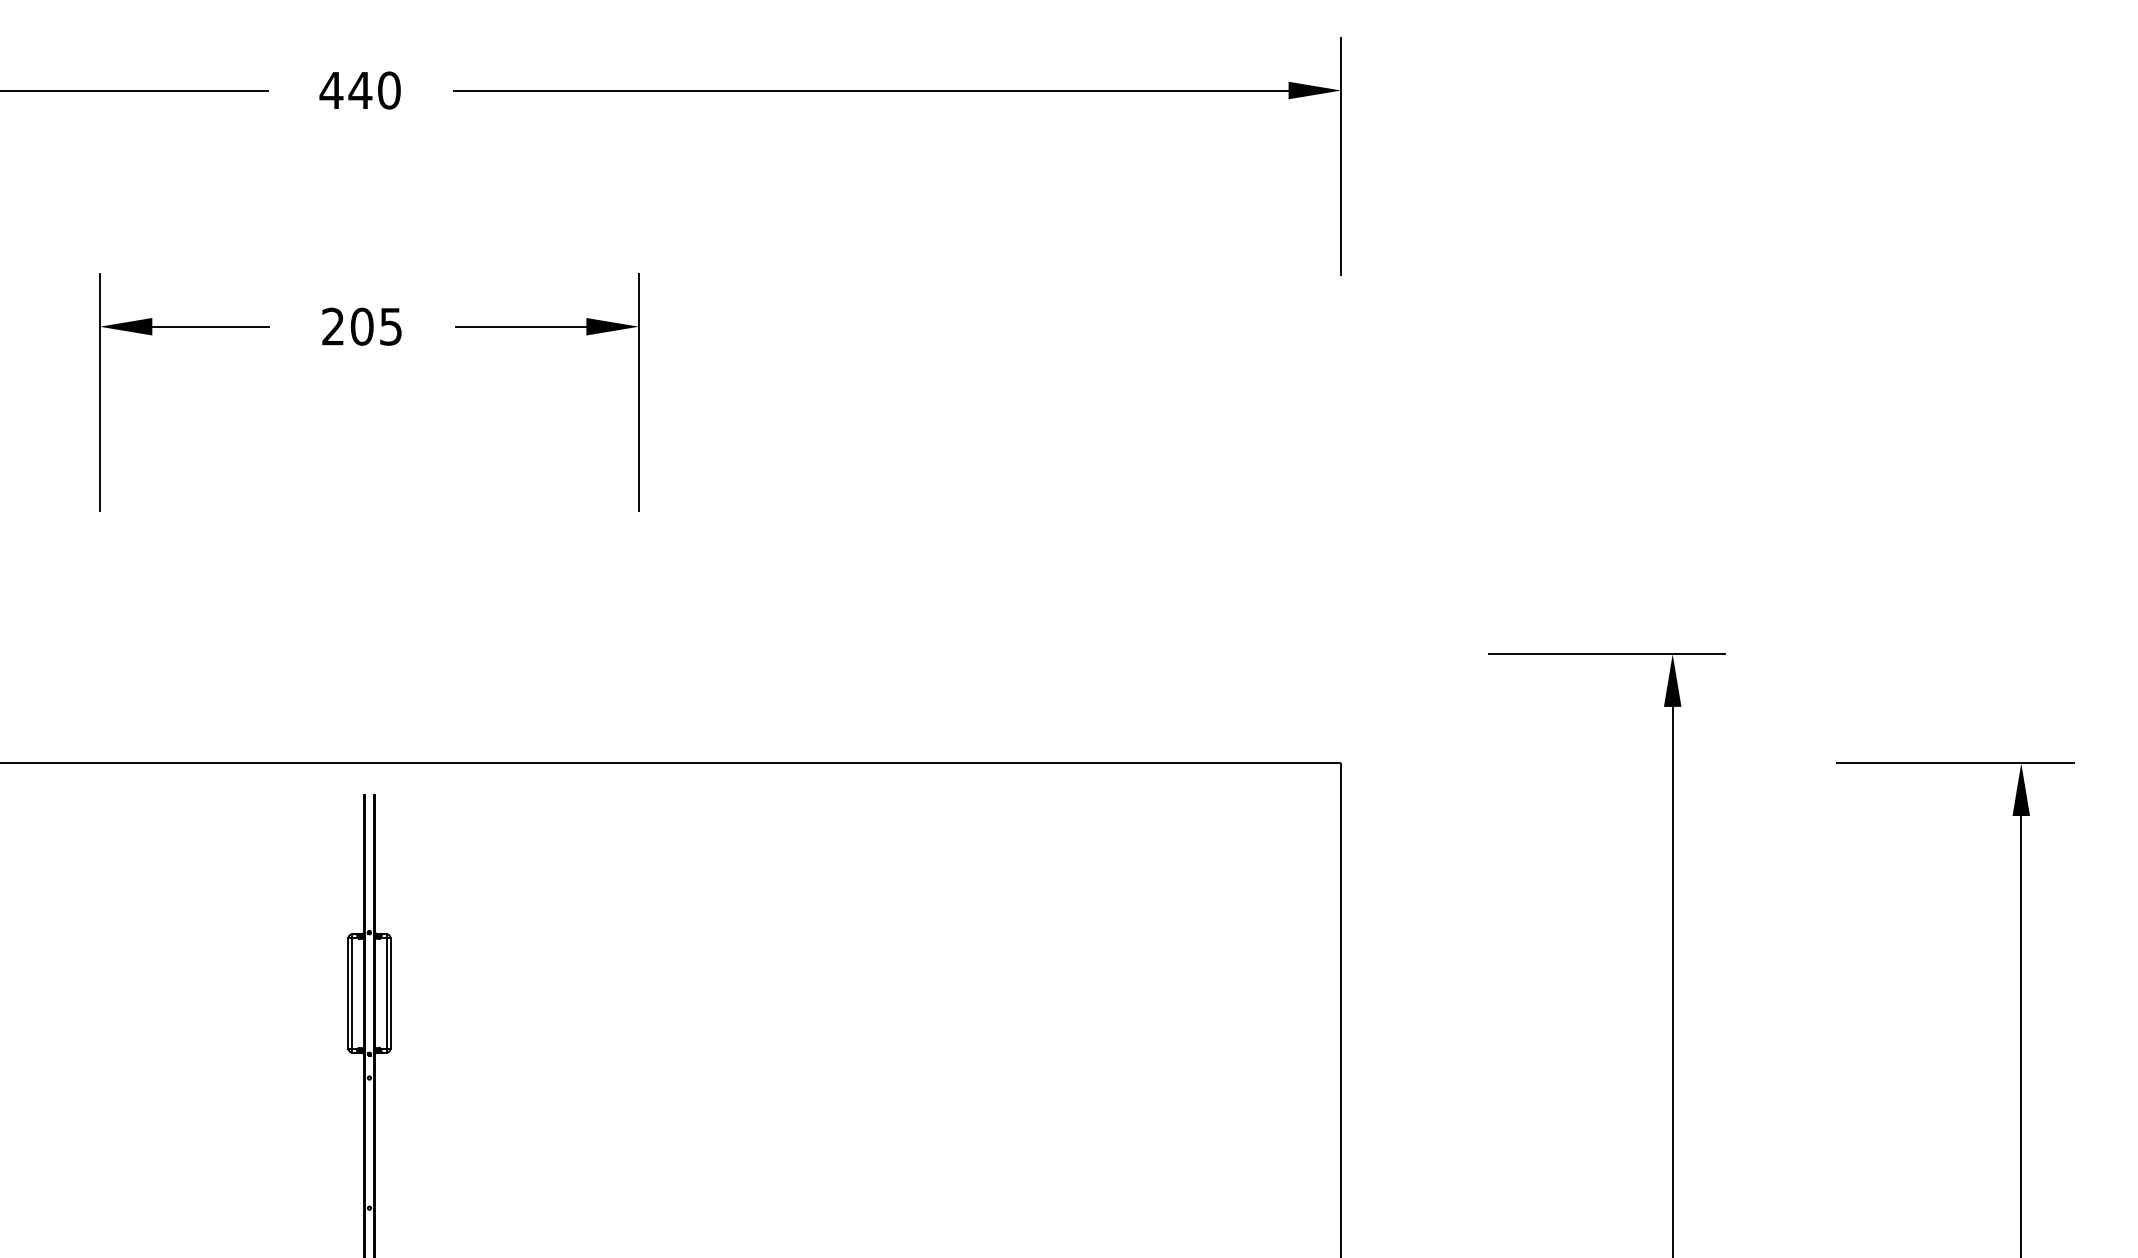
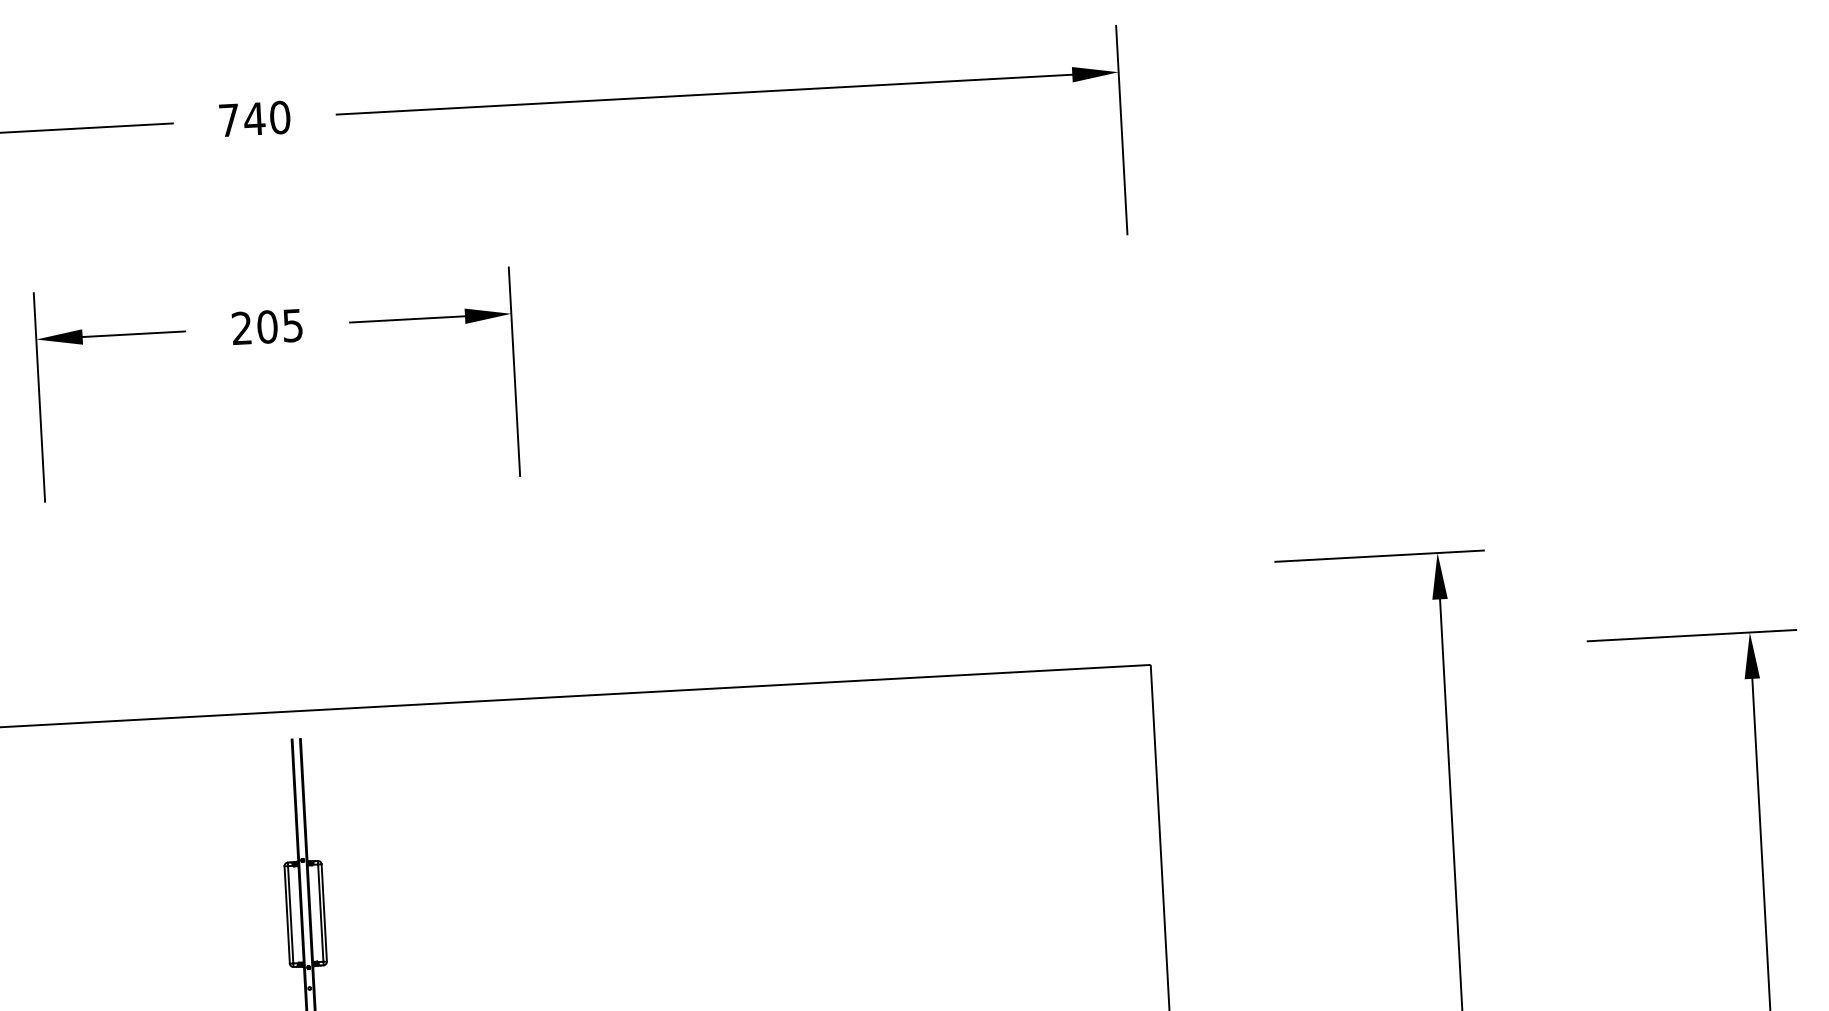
text: (331, 90) -> (229, 120), 440 -> 740

